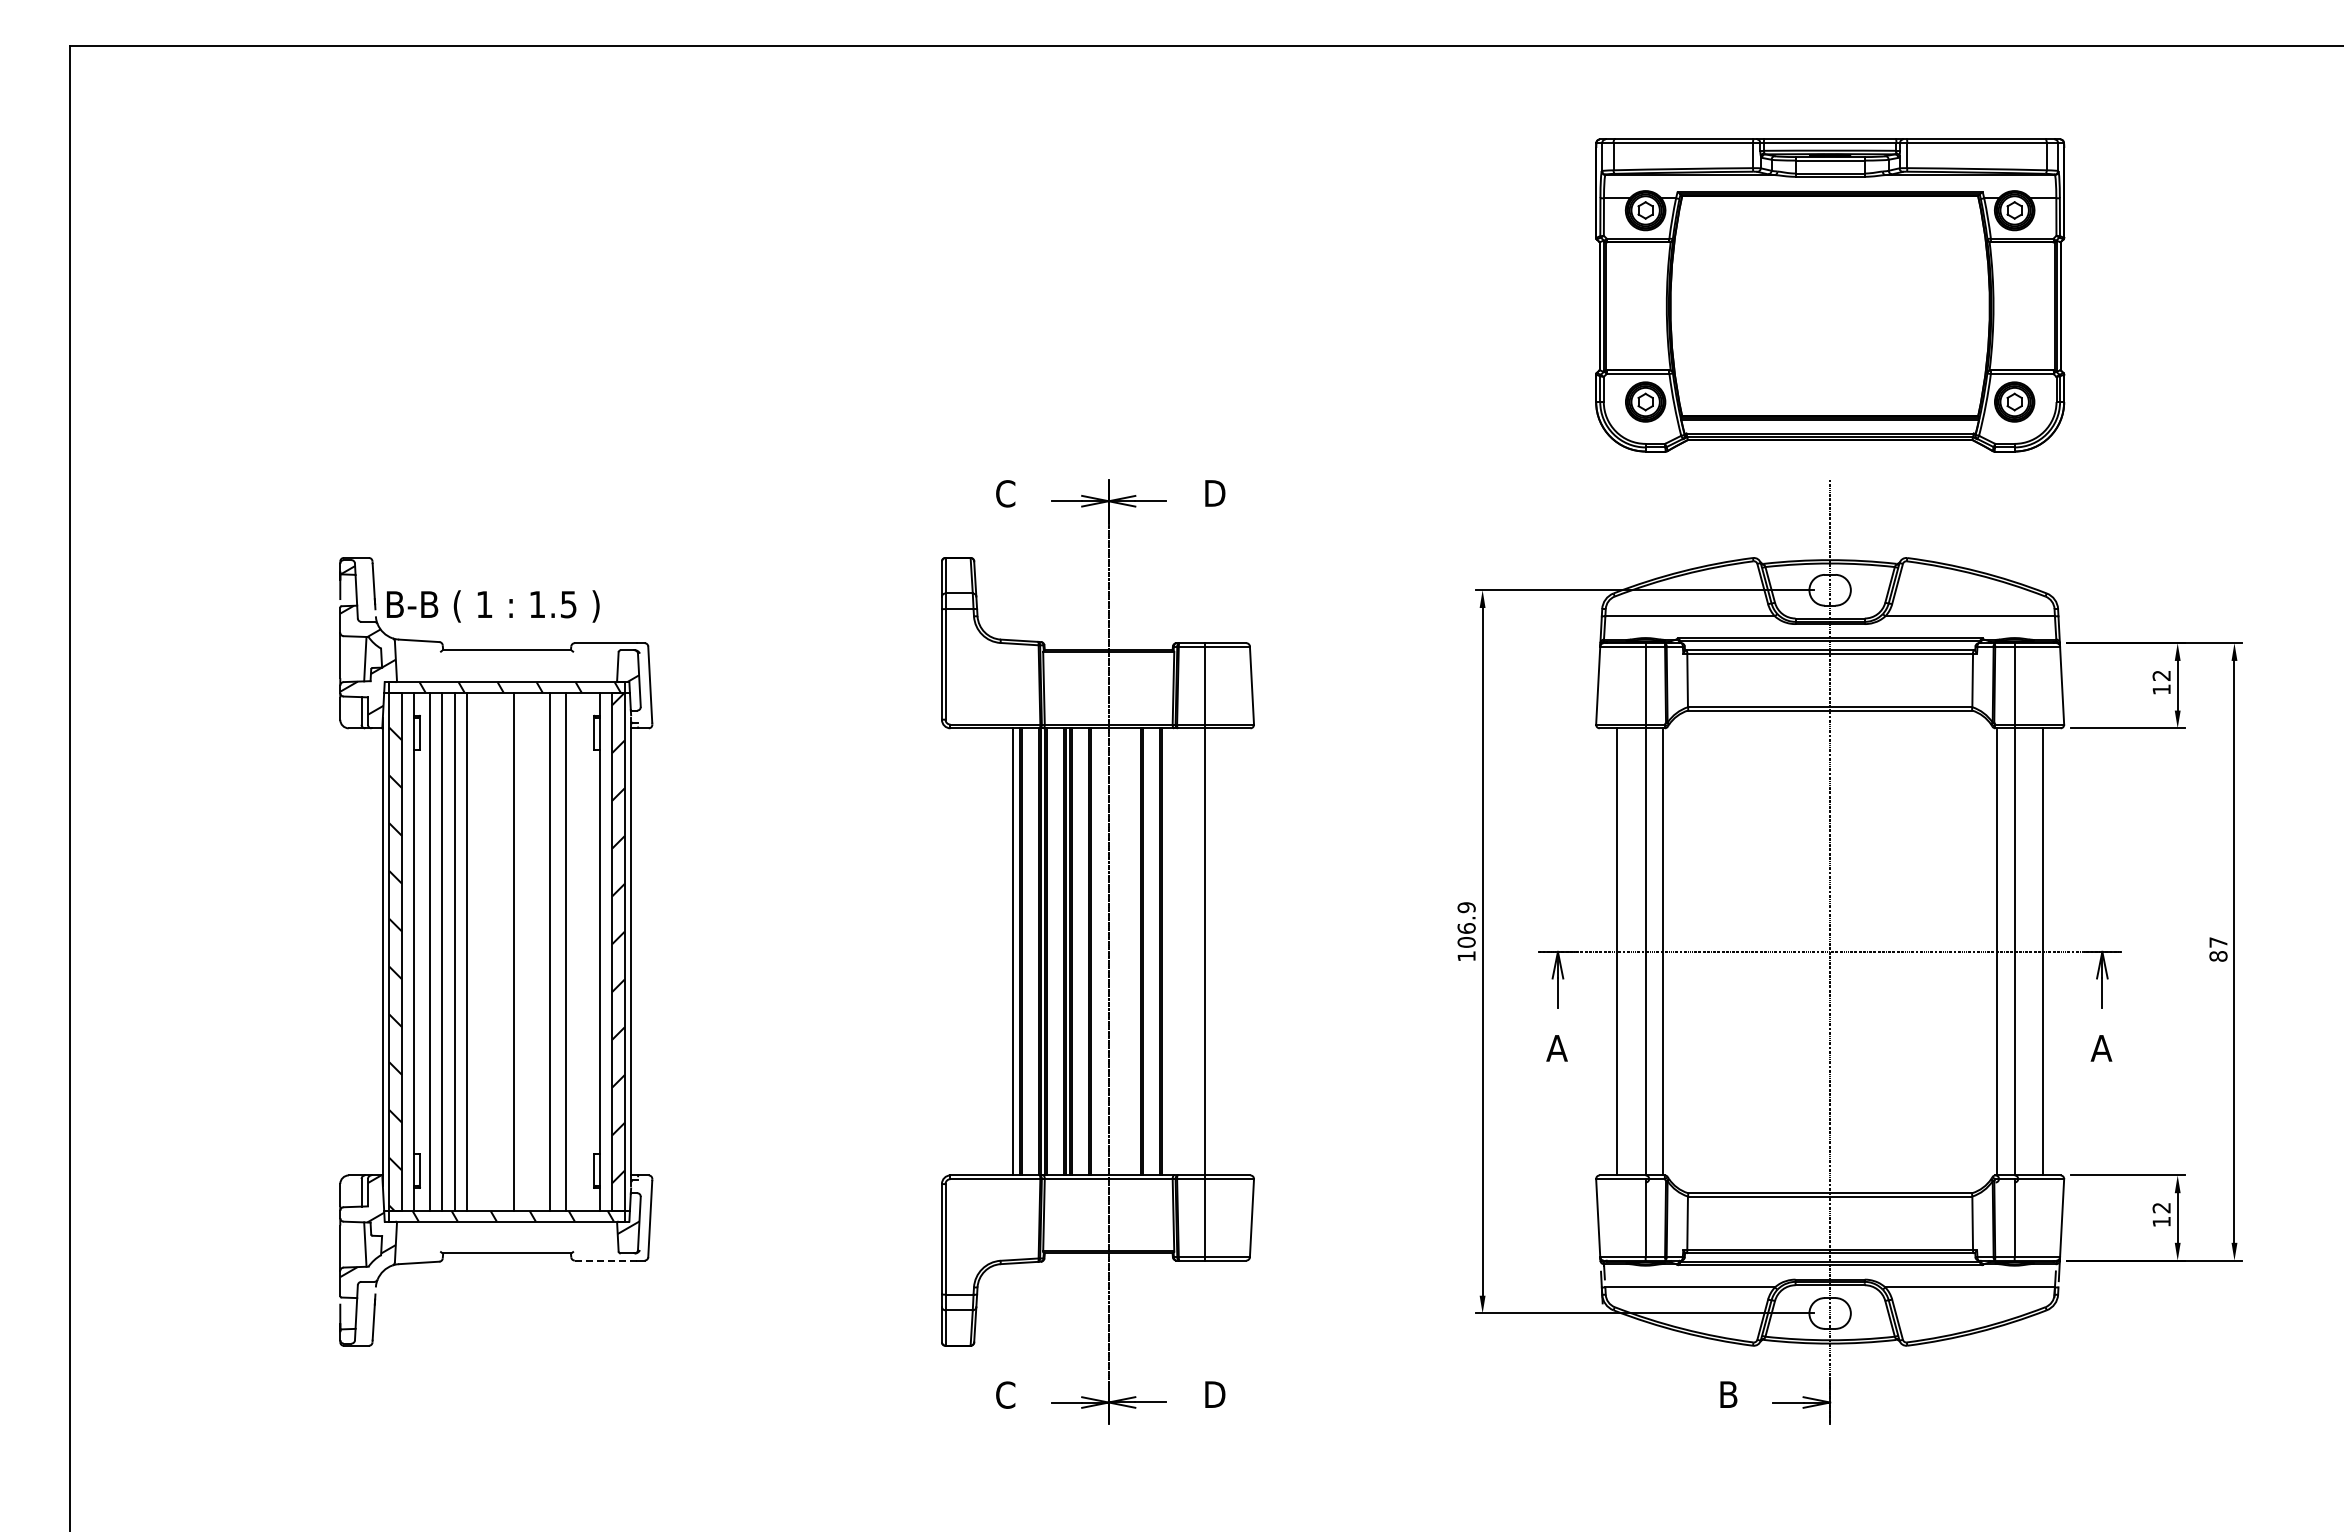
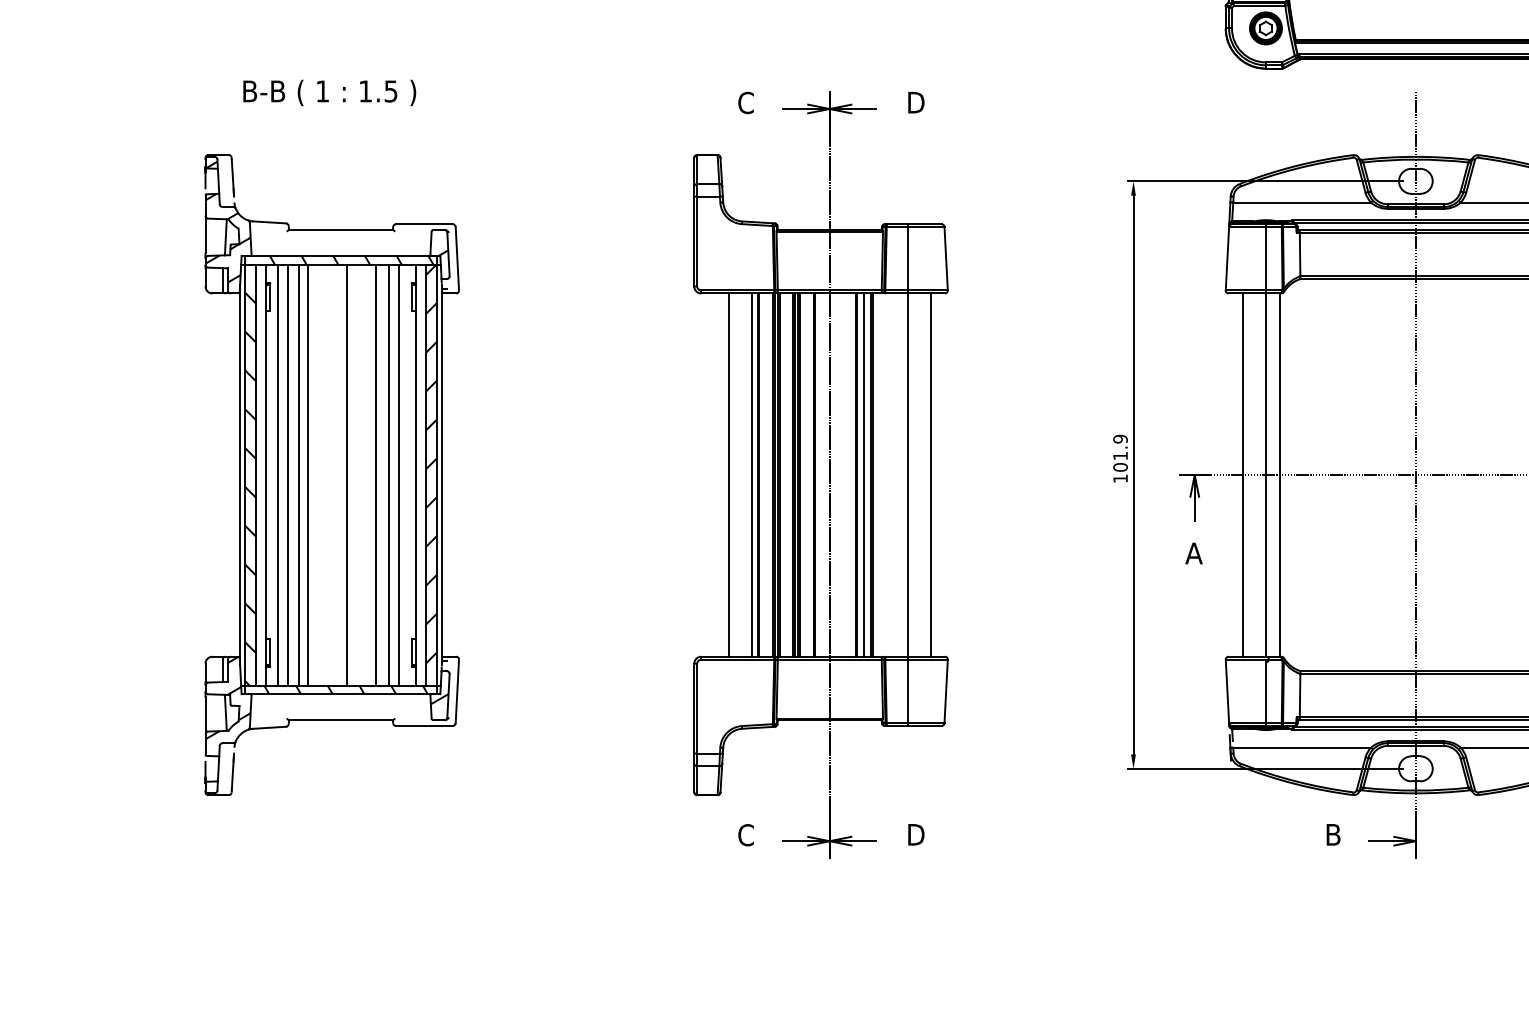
text: (493, 606) -> (329, 92), moved
text: (1466, 928) -> (1120, 456), 106.9 -> 101.9
line: (578, 951) -> (399, 474), added
line: (984, 951) -> (728, 474), added
line: (1151, 951) -> (864, 474), added
line: (1232, 951) -> (930, 474), added
line: (605, 1260) -> (420, 725), dashed -> solid

